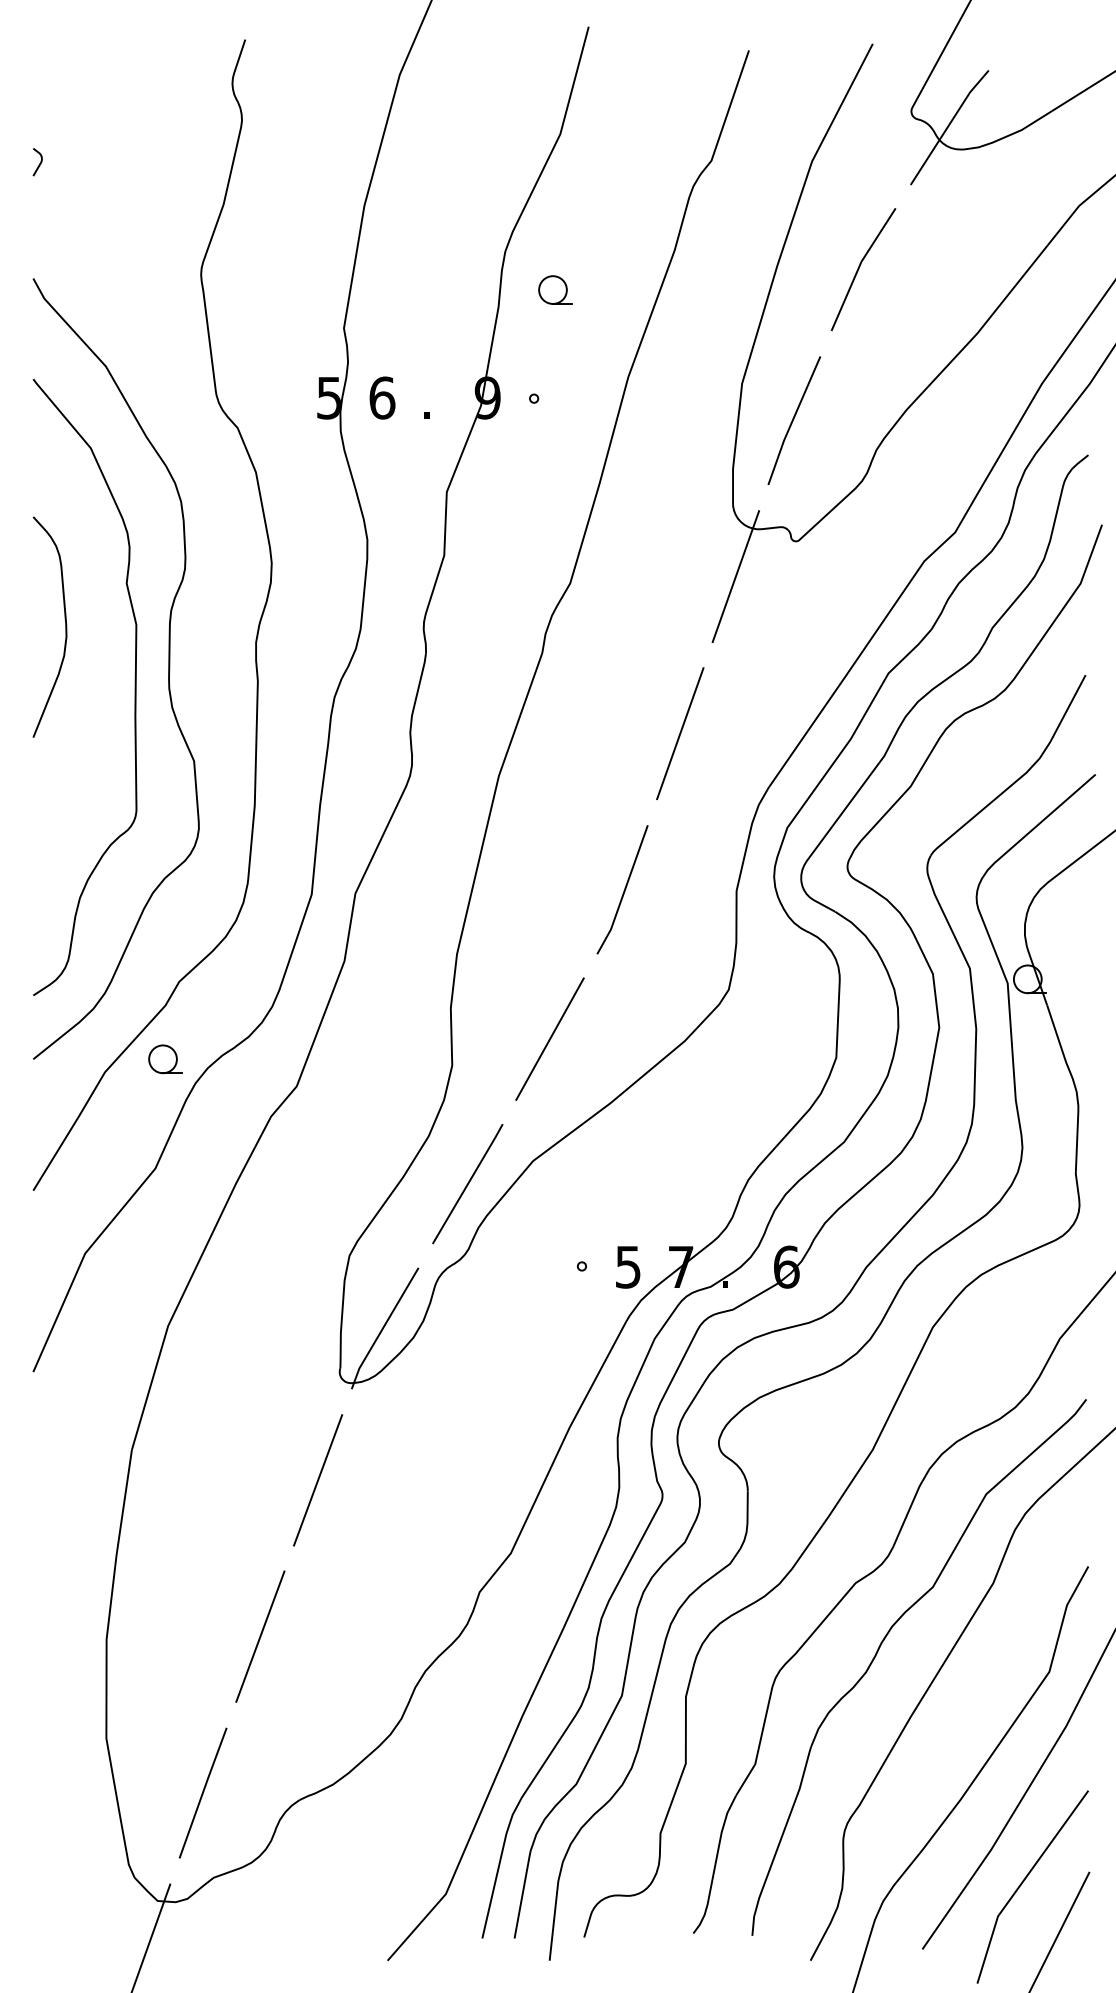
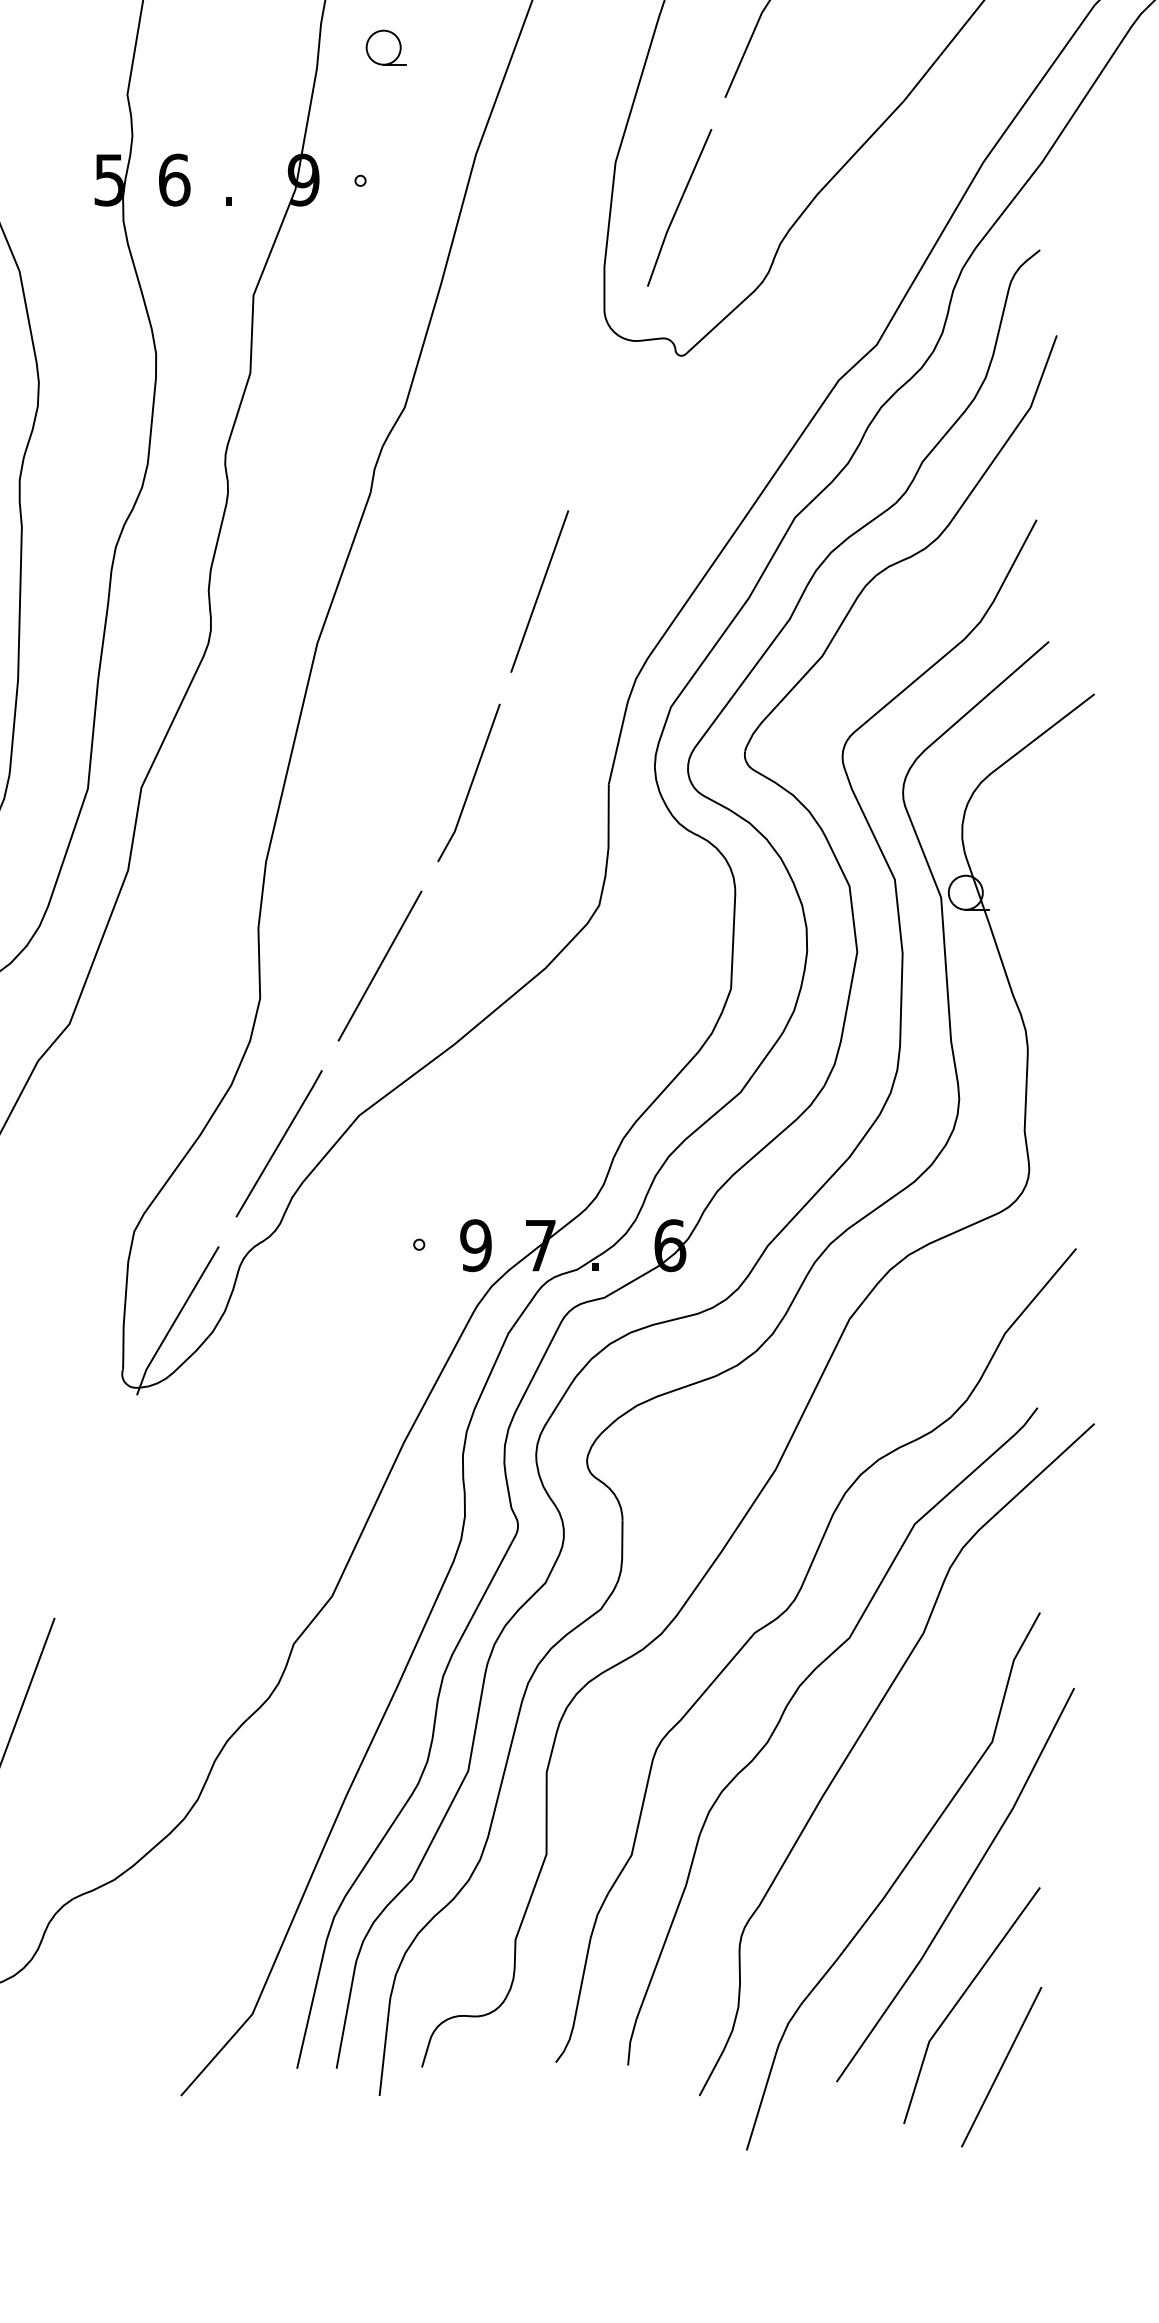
line: (735, 576) -> (607, 398), removed
text: (628, 1266) -> (476, 1244), 5 -> 9
line: (318, 1480) -> (96, 1507), removed

